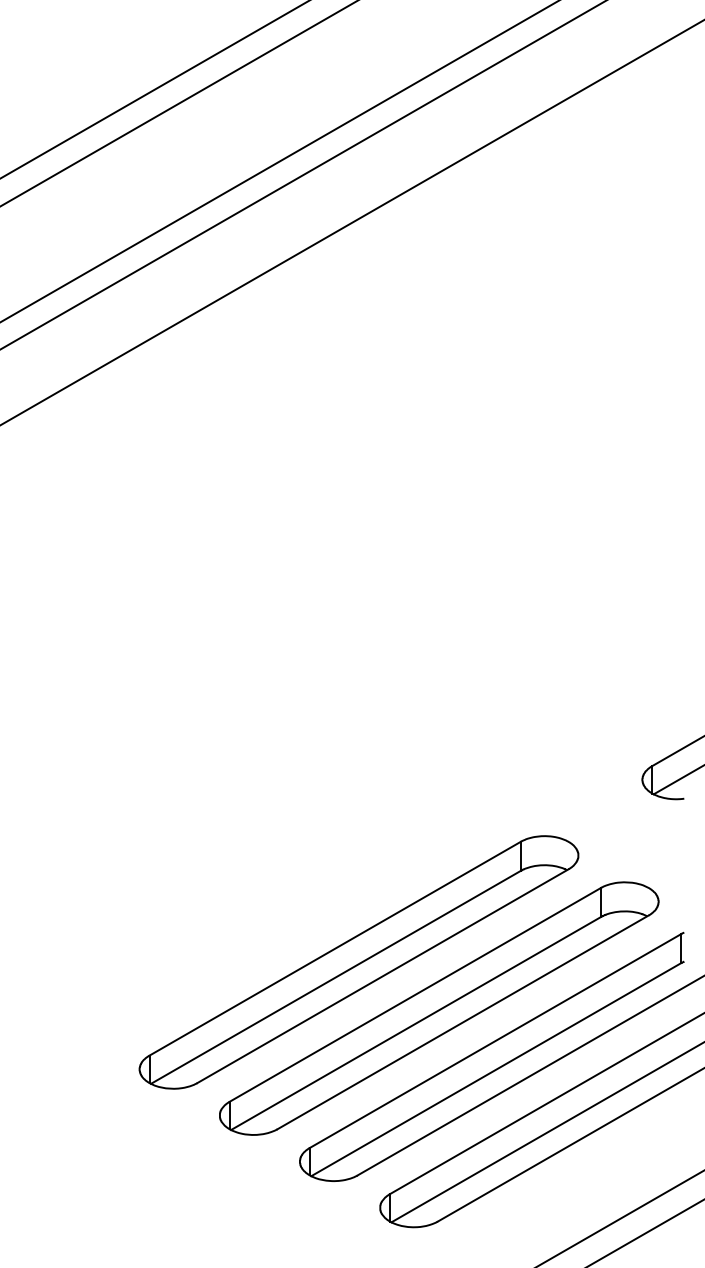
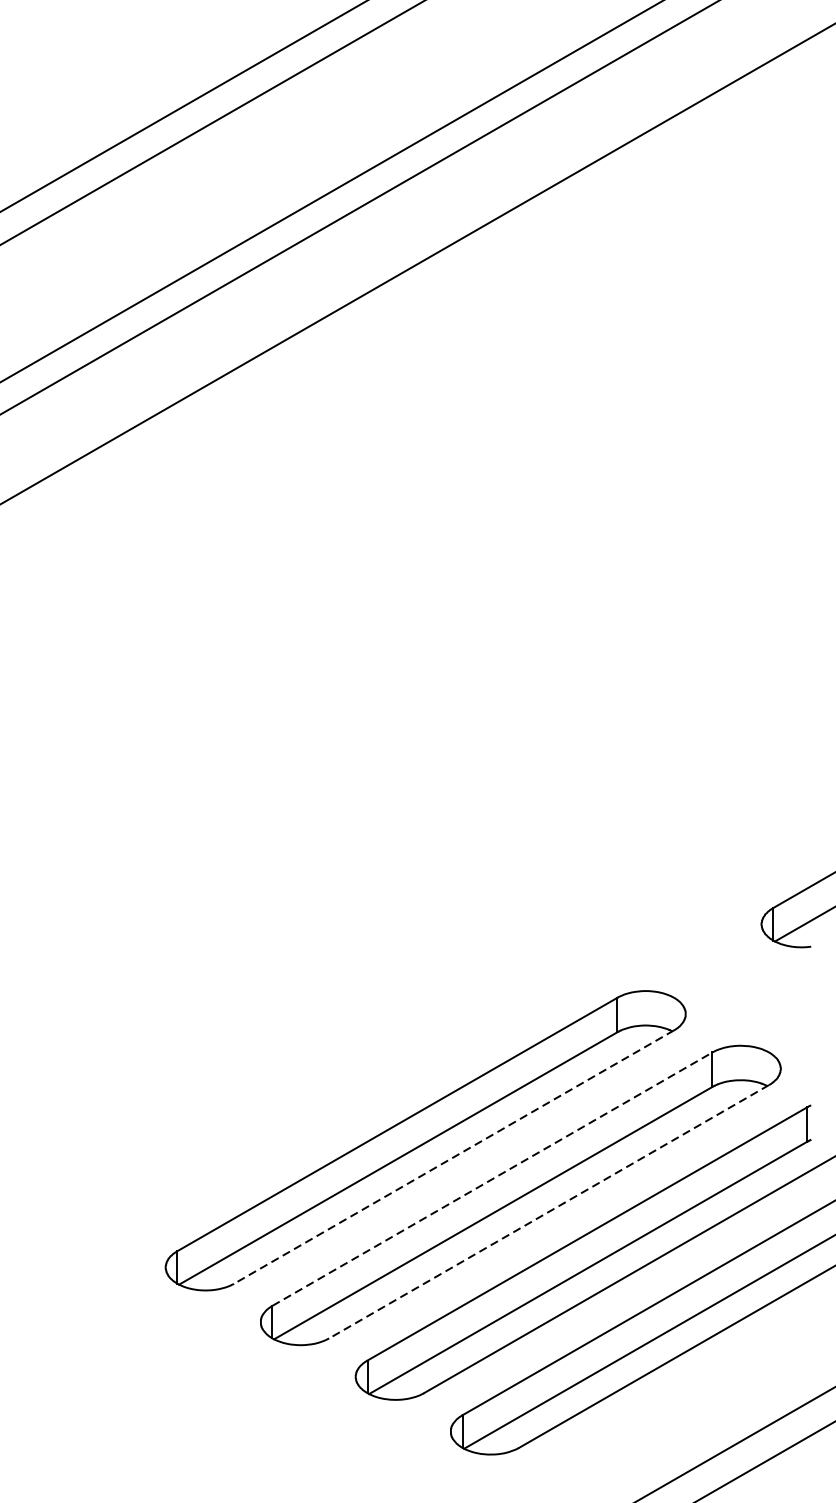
line: (382, 976) -> (453, 1157), solid -> dashed
line: (415, 994) -> (492, 1178), solid -> dashed
line: (462, 1022) -> (548, 1211), solid -> dashed

